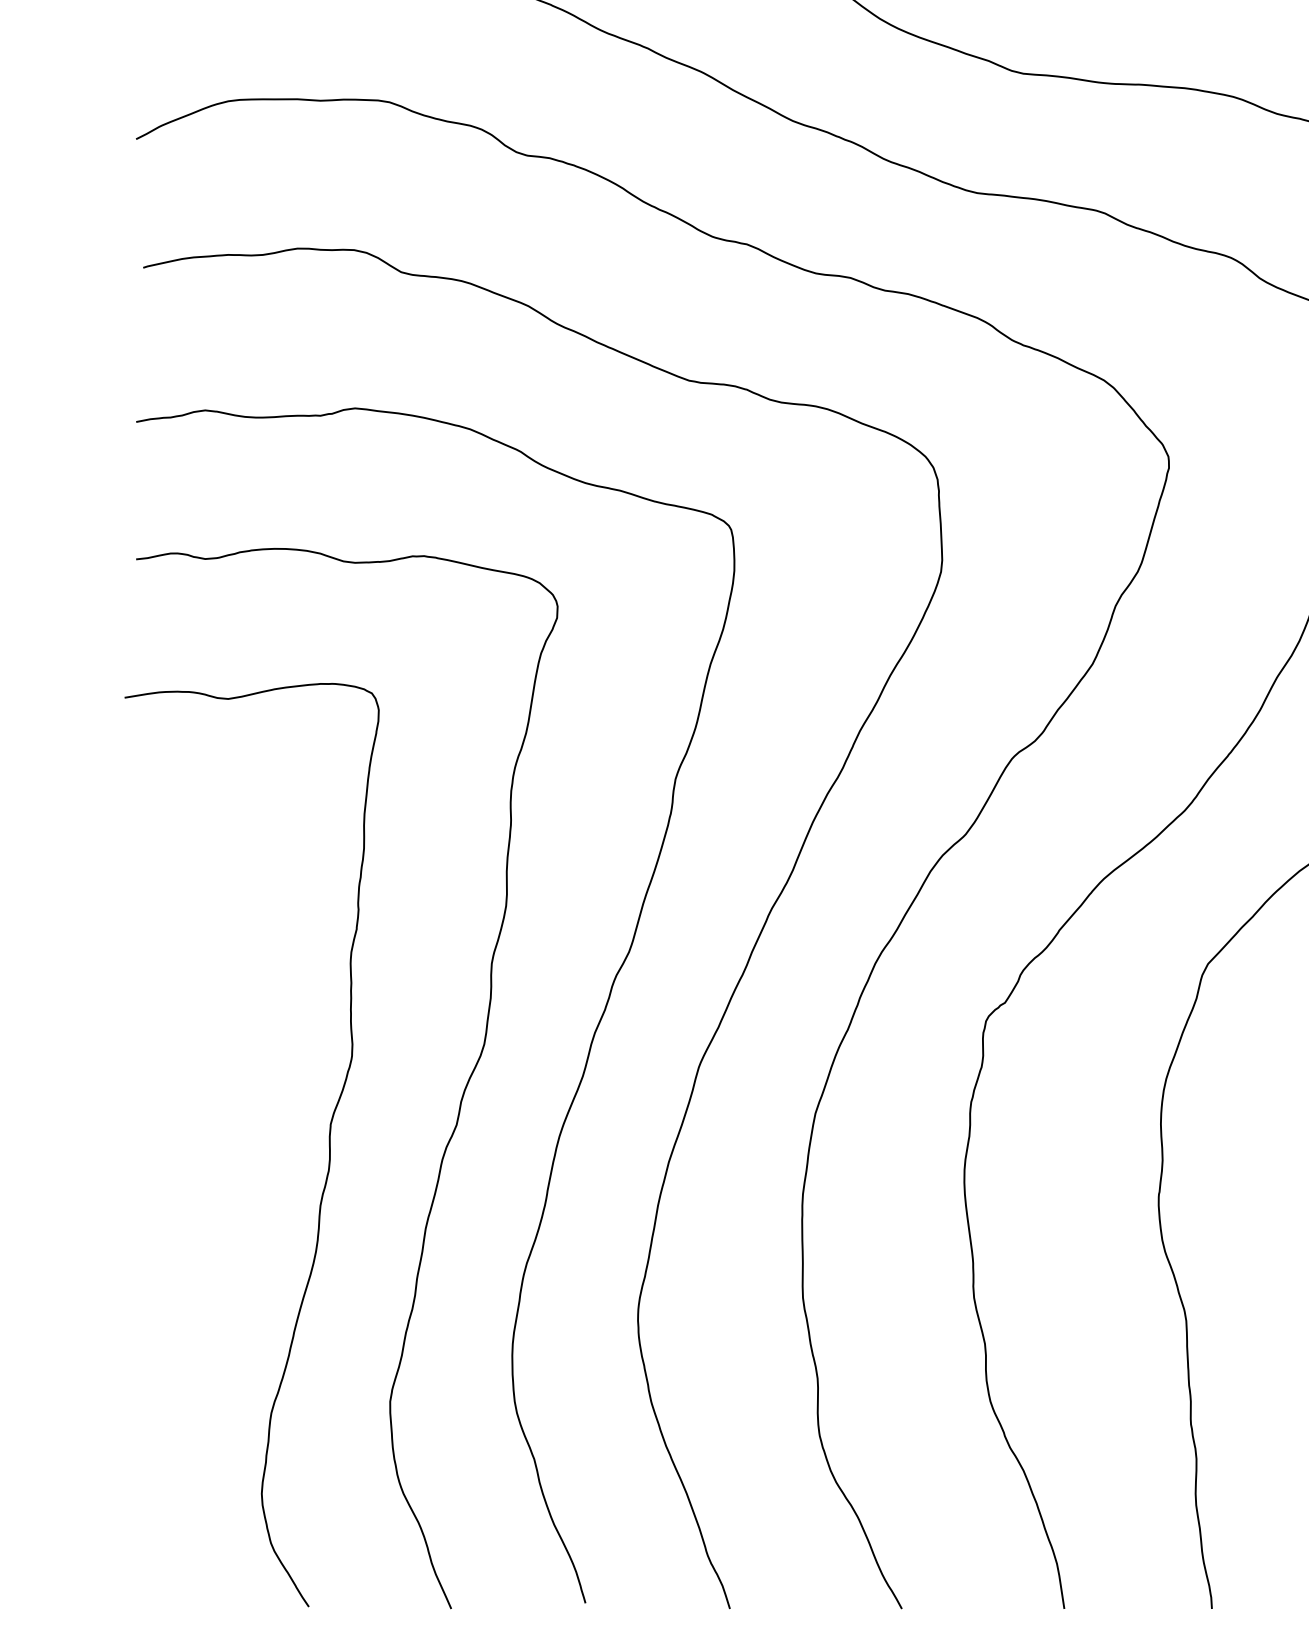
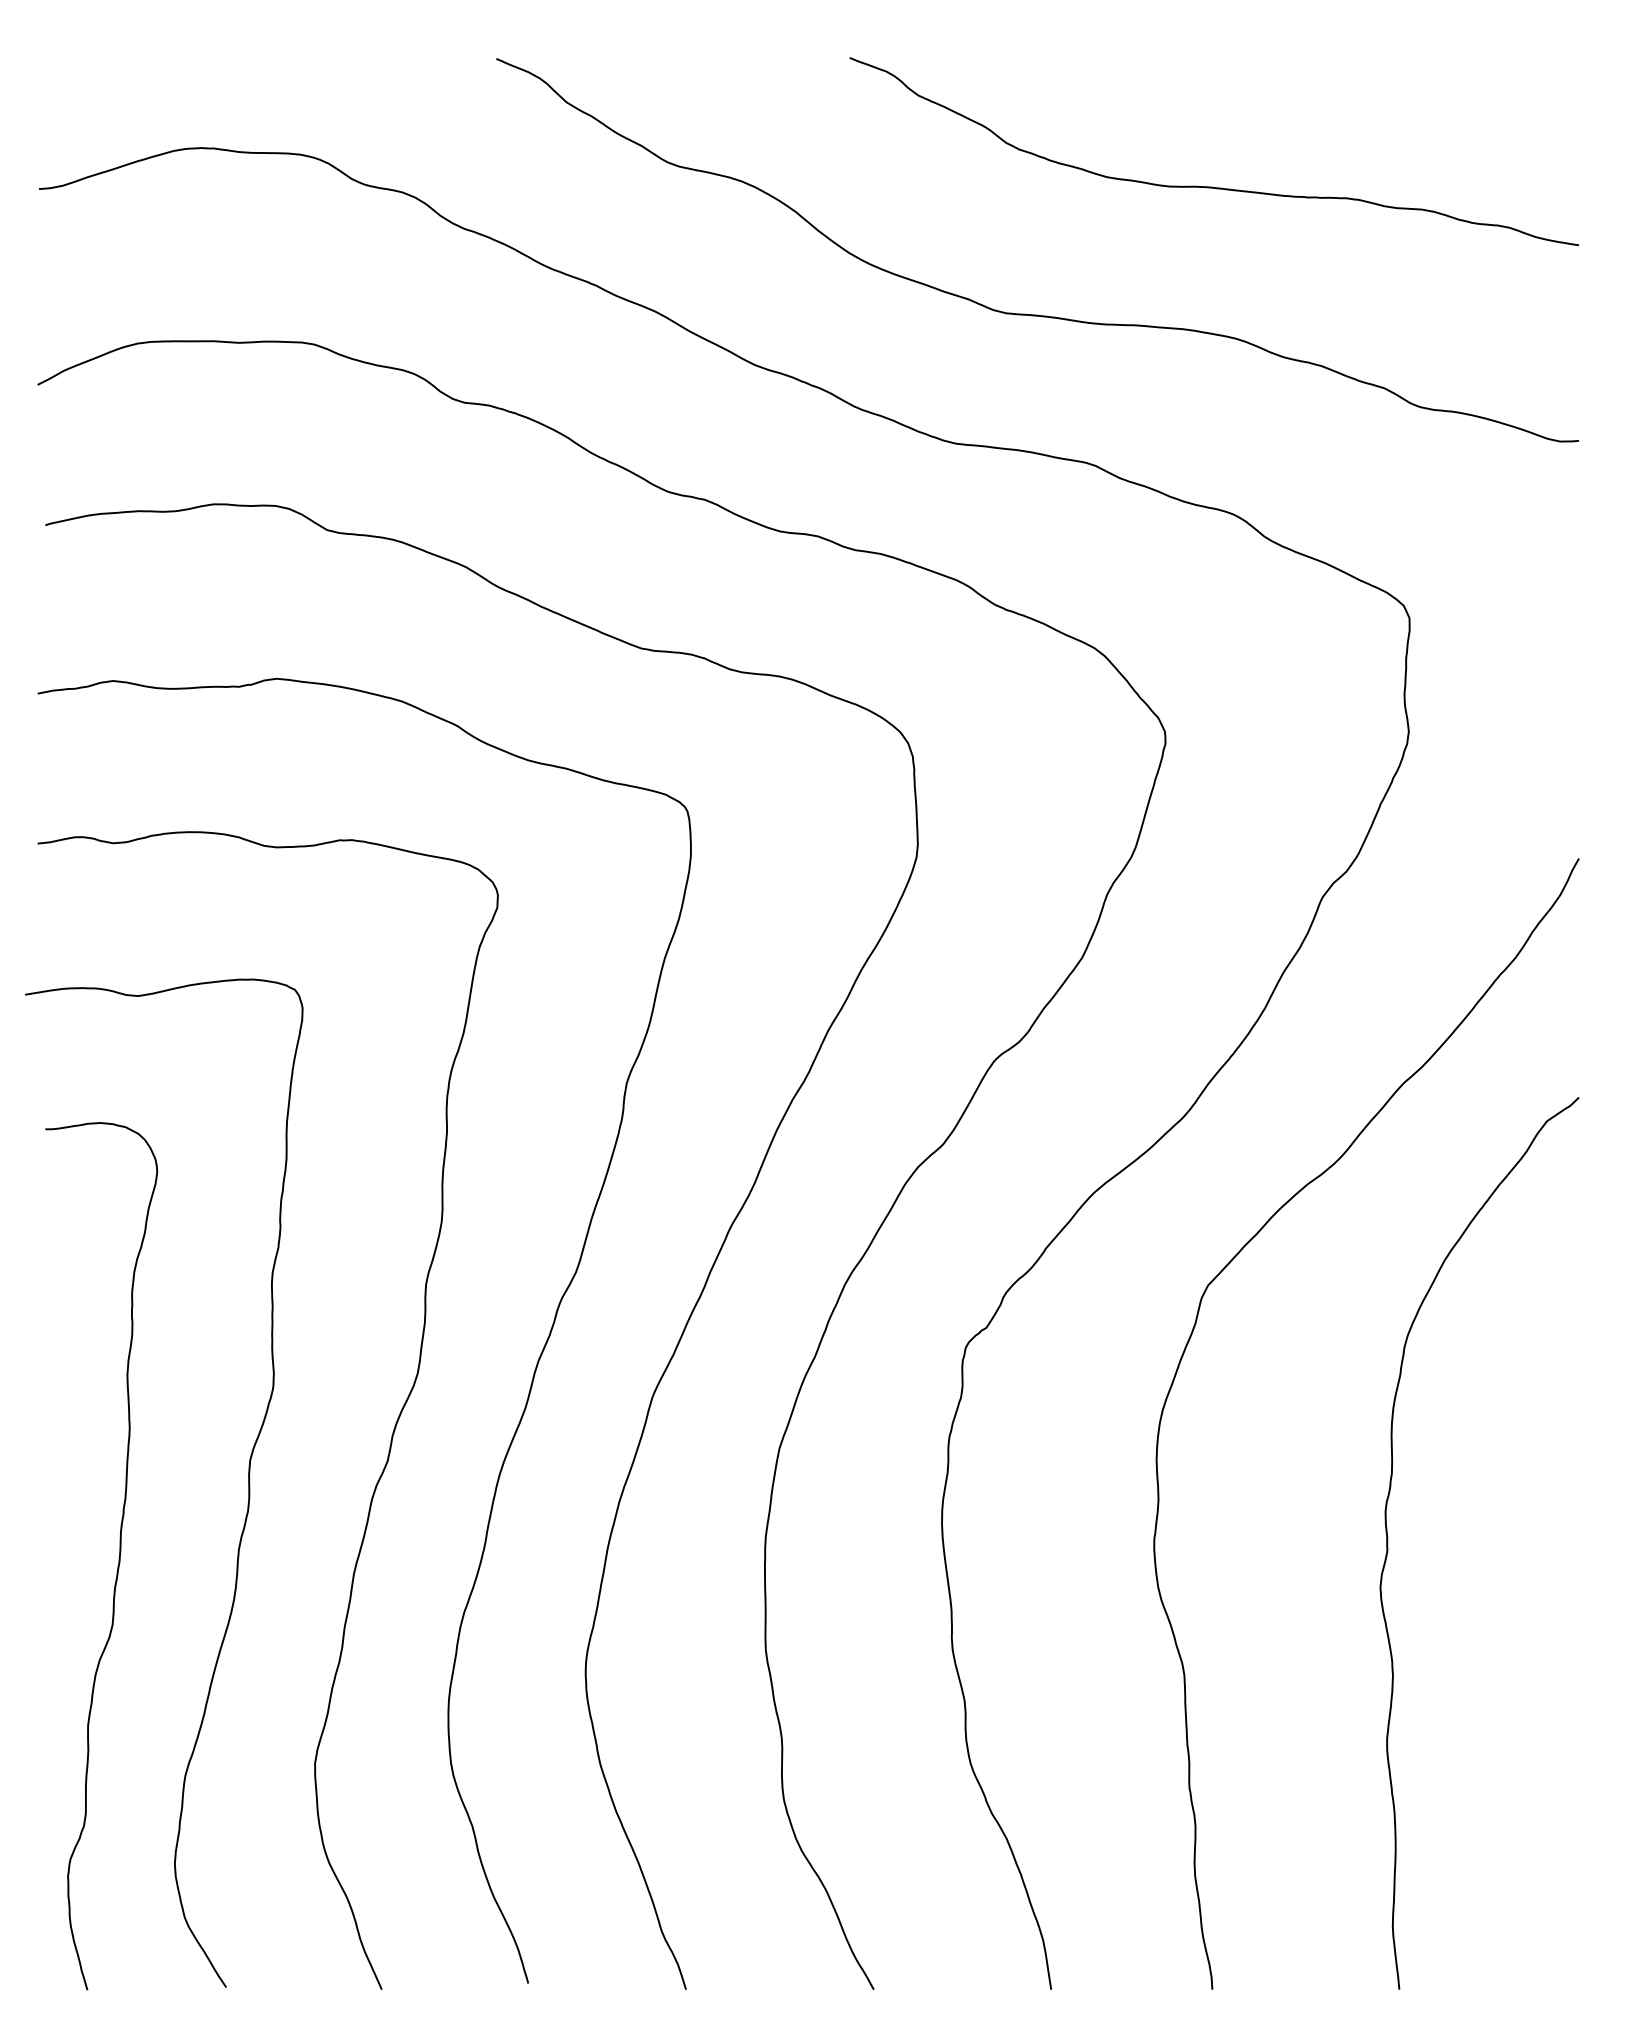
curve: (210, 1214) -> (118, 1558), added

